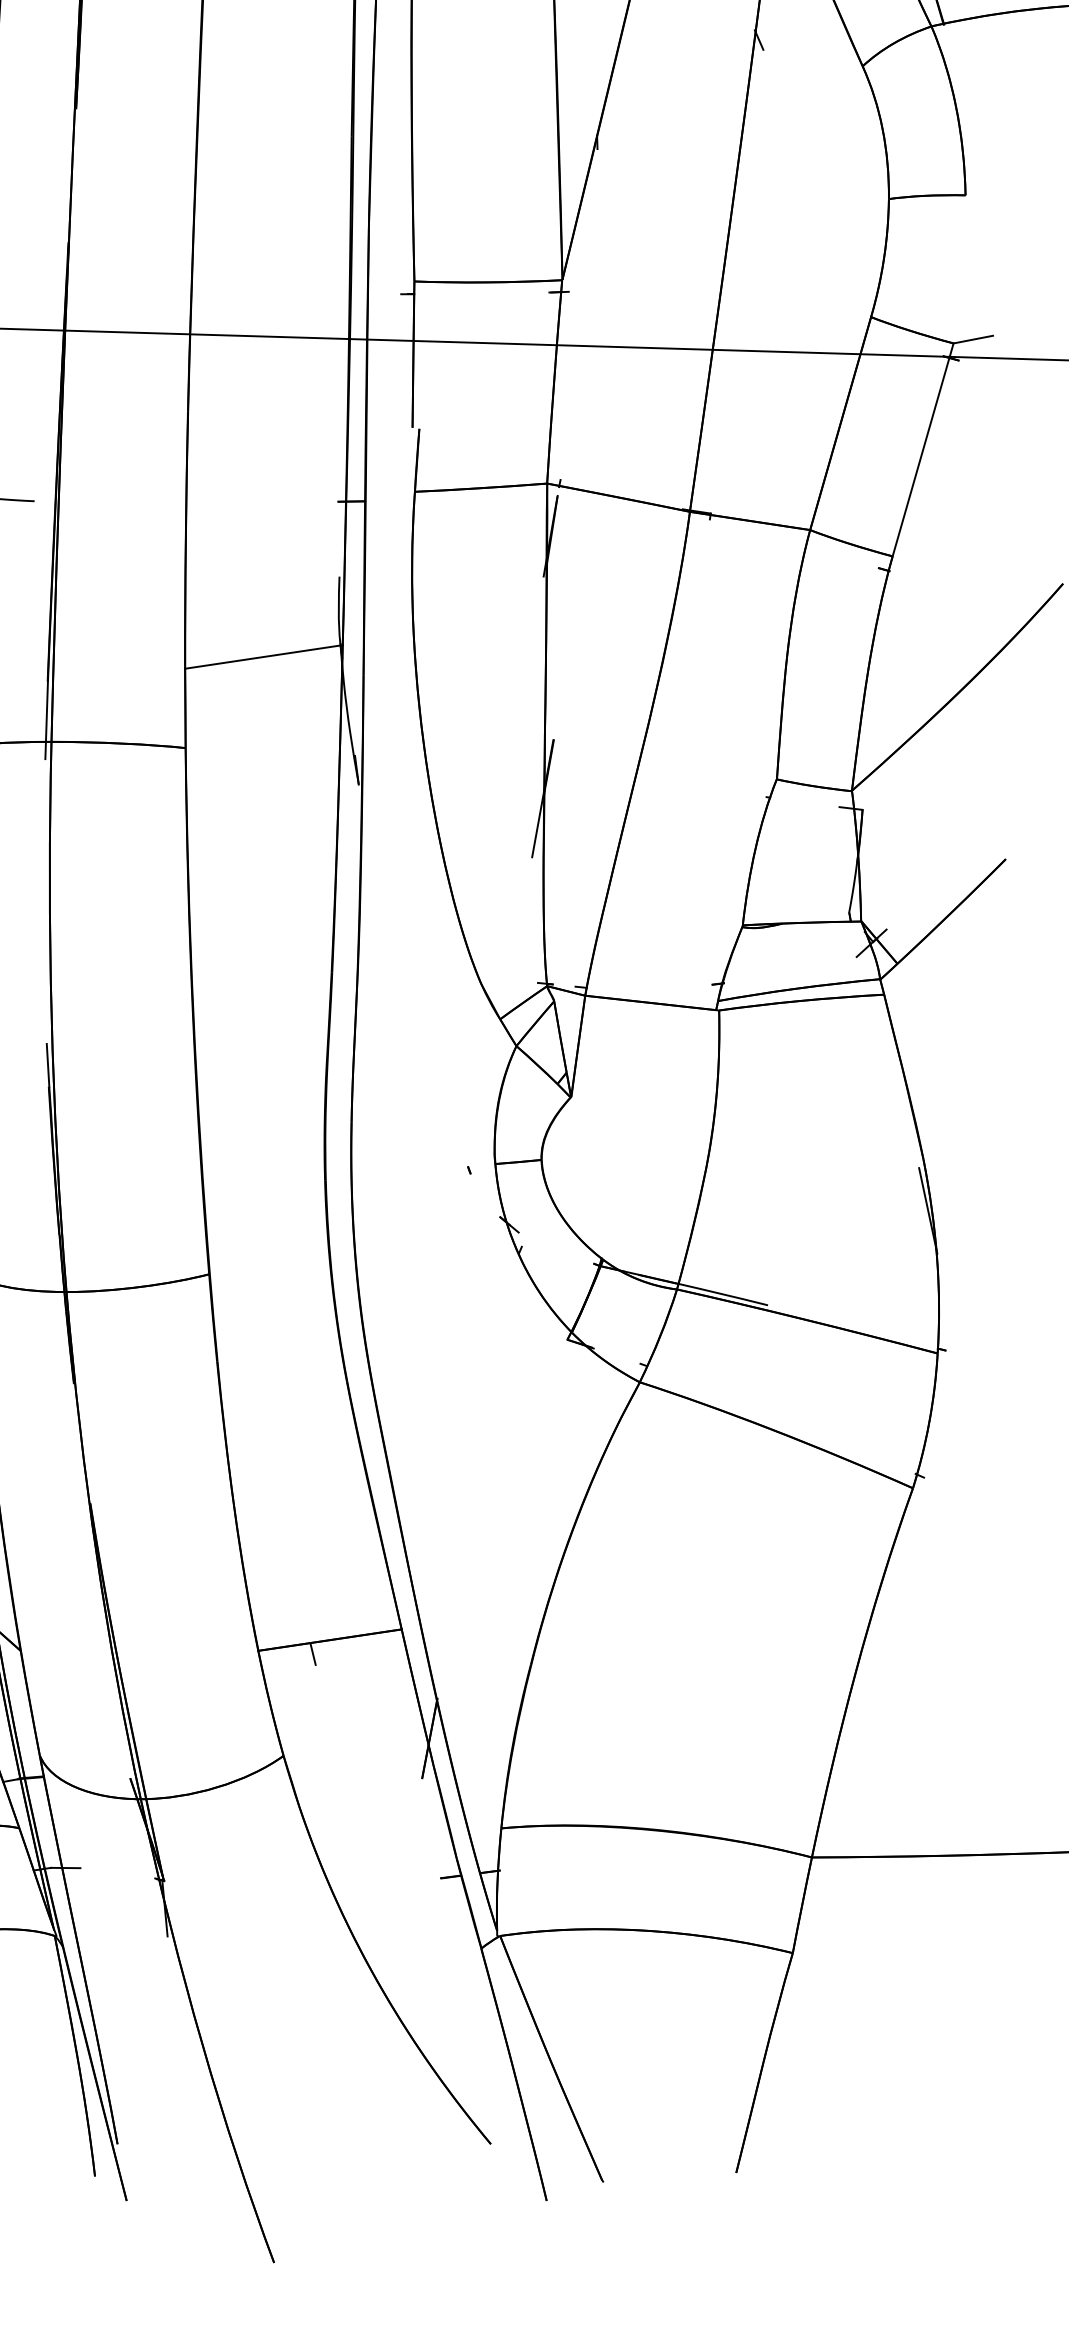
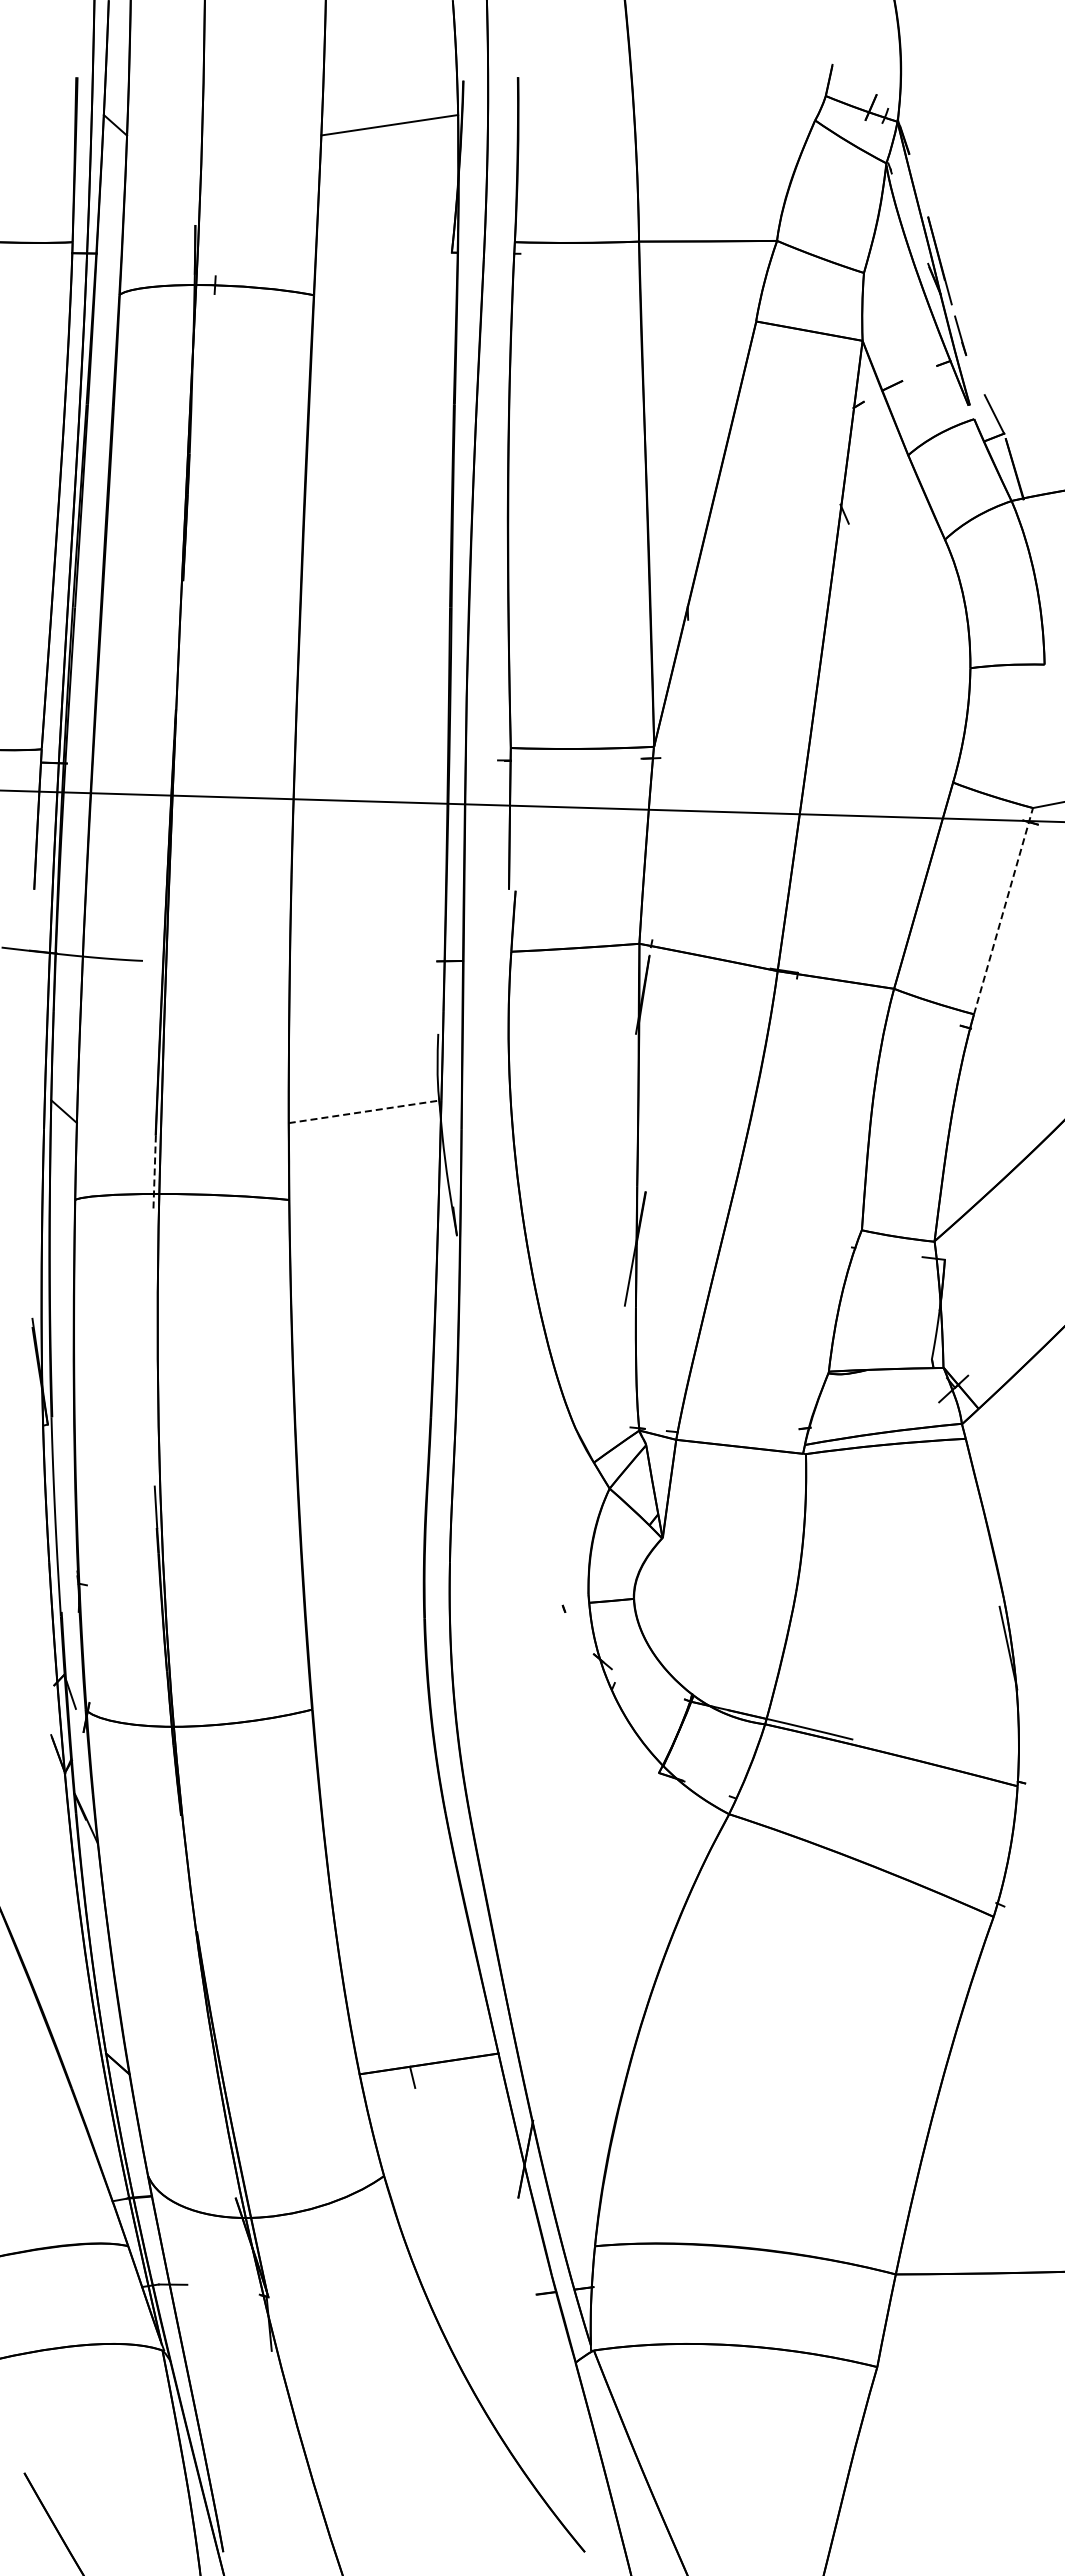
line: (923, 449) -> (1003, 910), solid -> dashed
line: (264, 656) -> (365, 1111), solid -> dashed
line: (46, 720) -> (154, 1173), solid -> dashed

